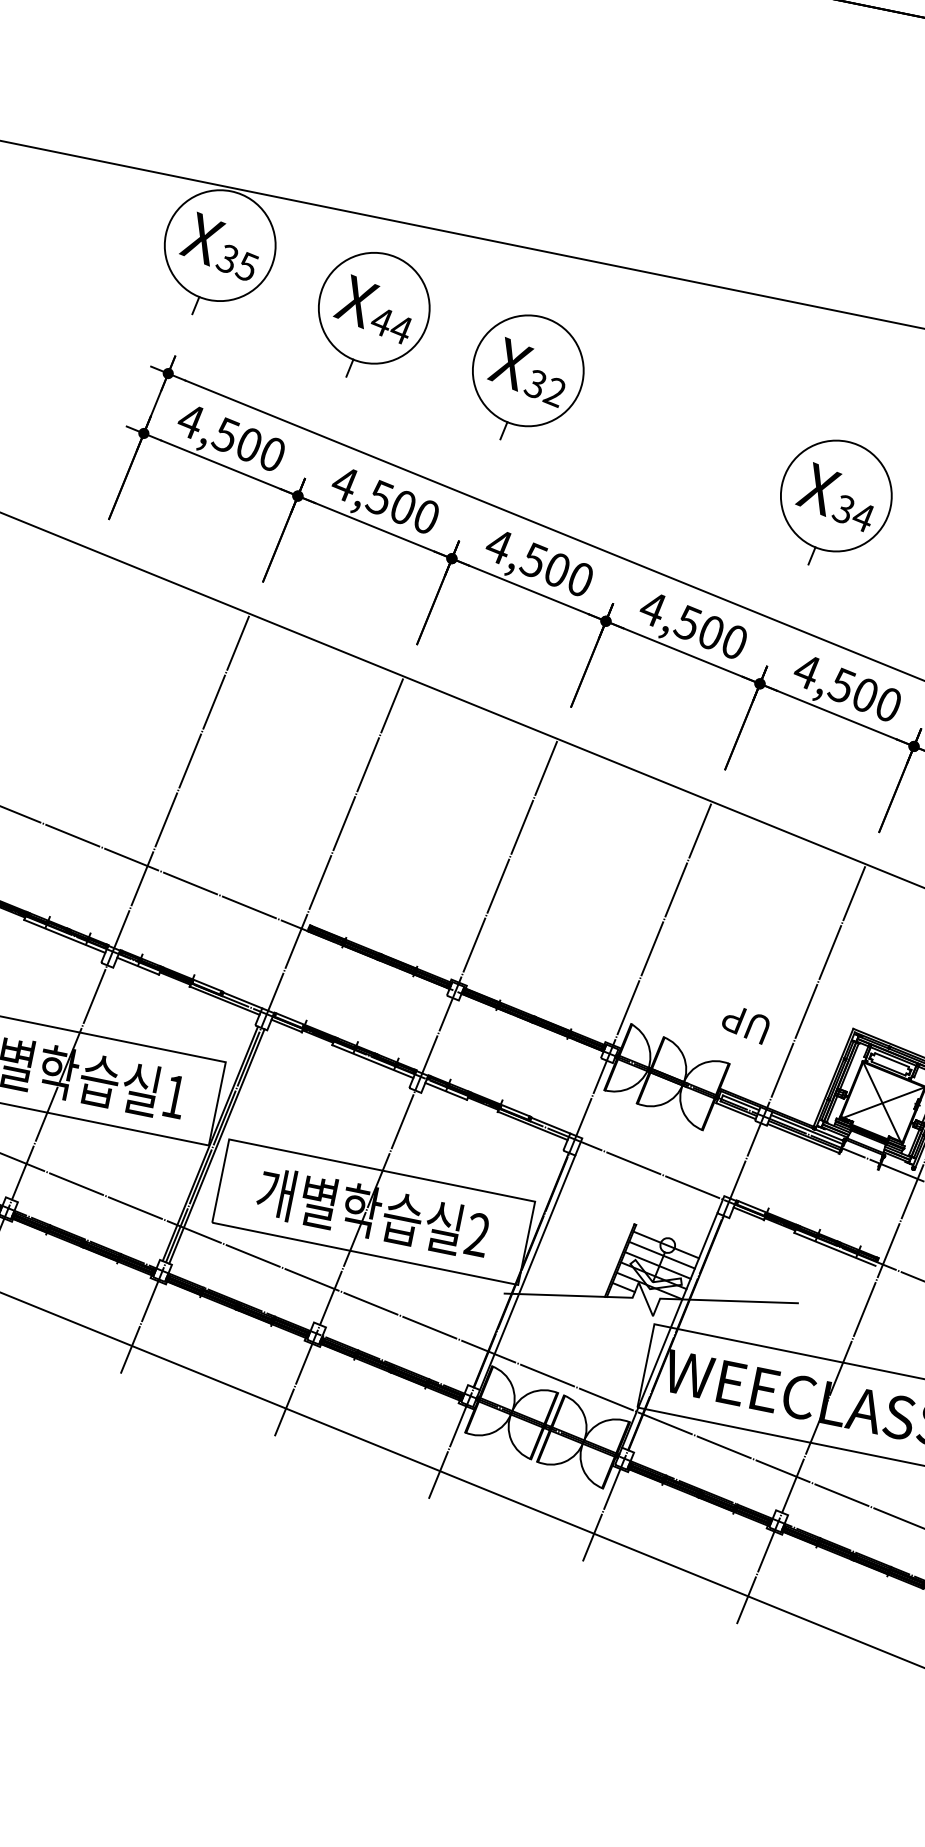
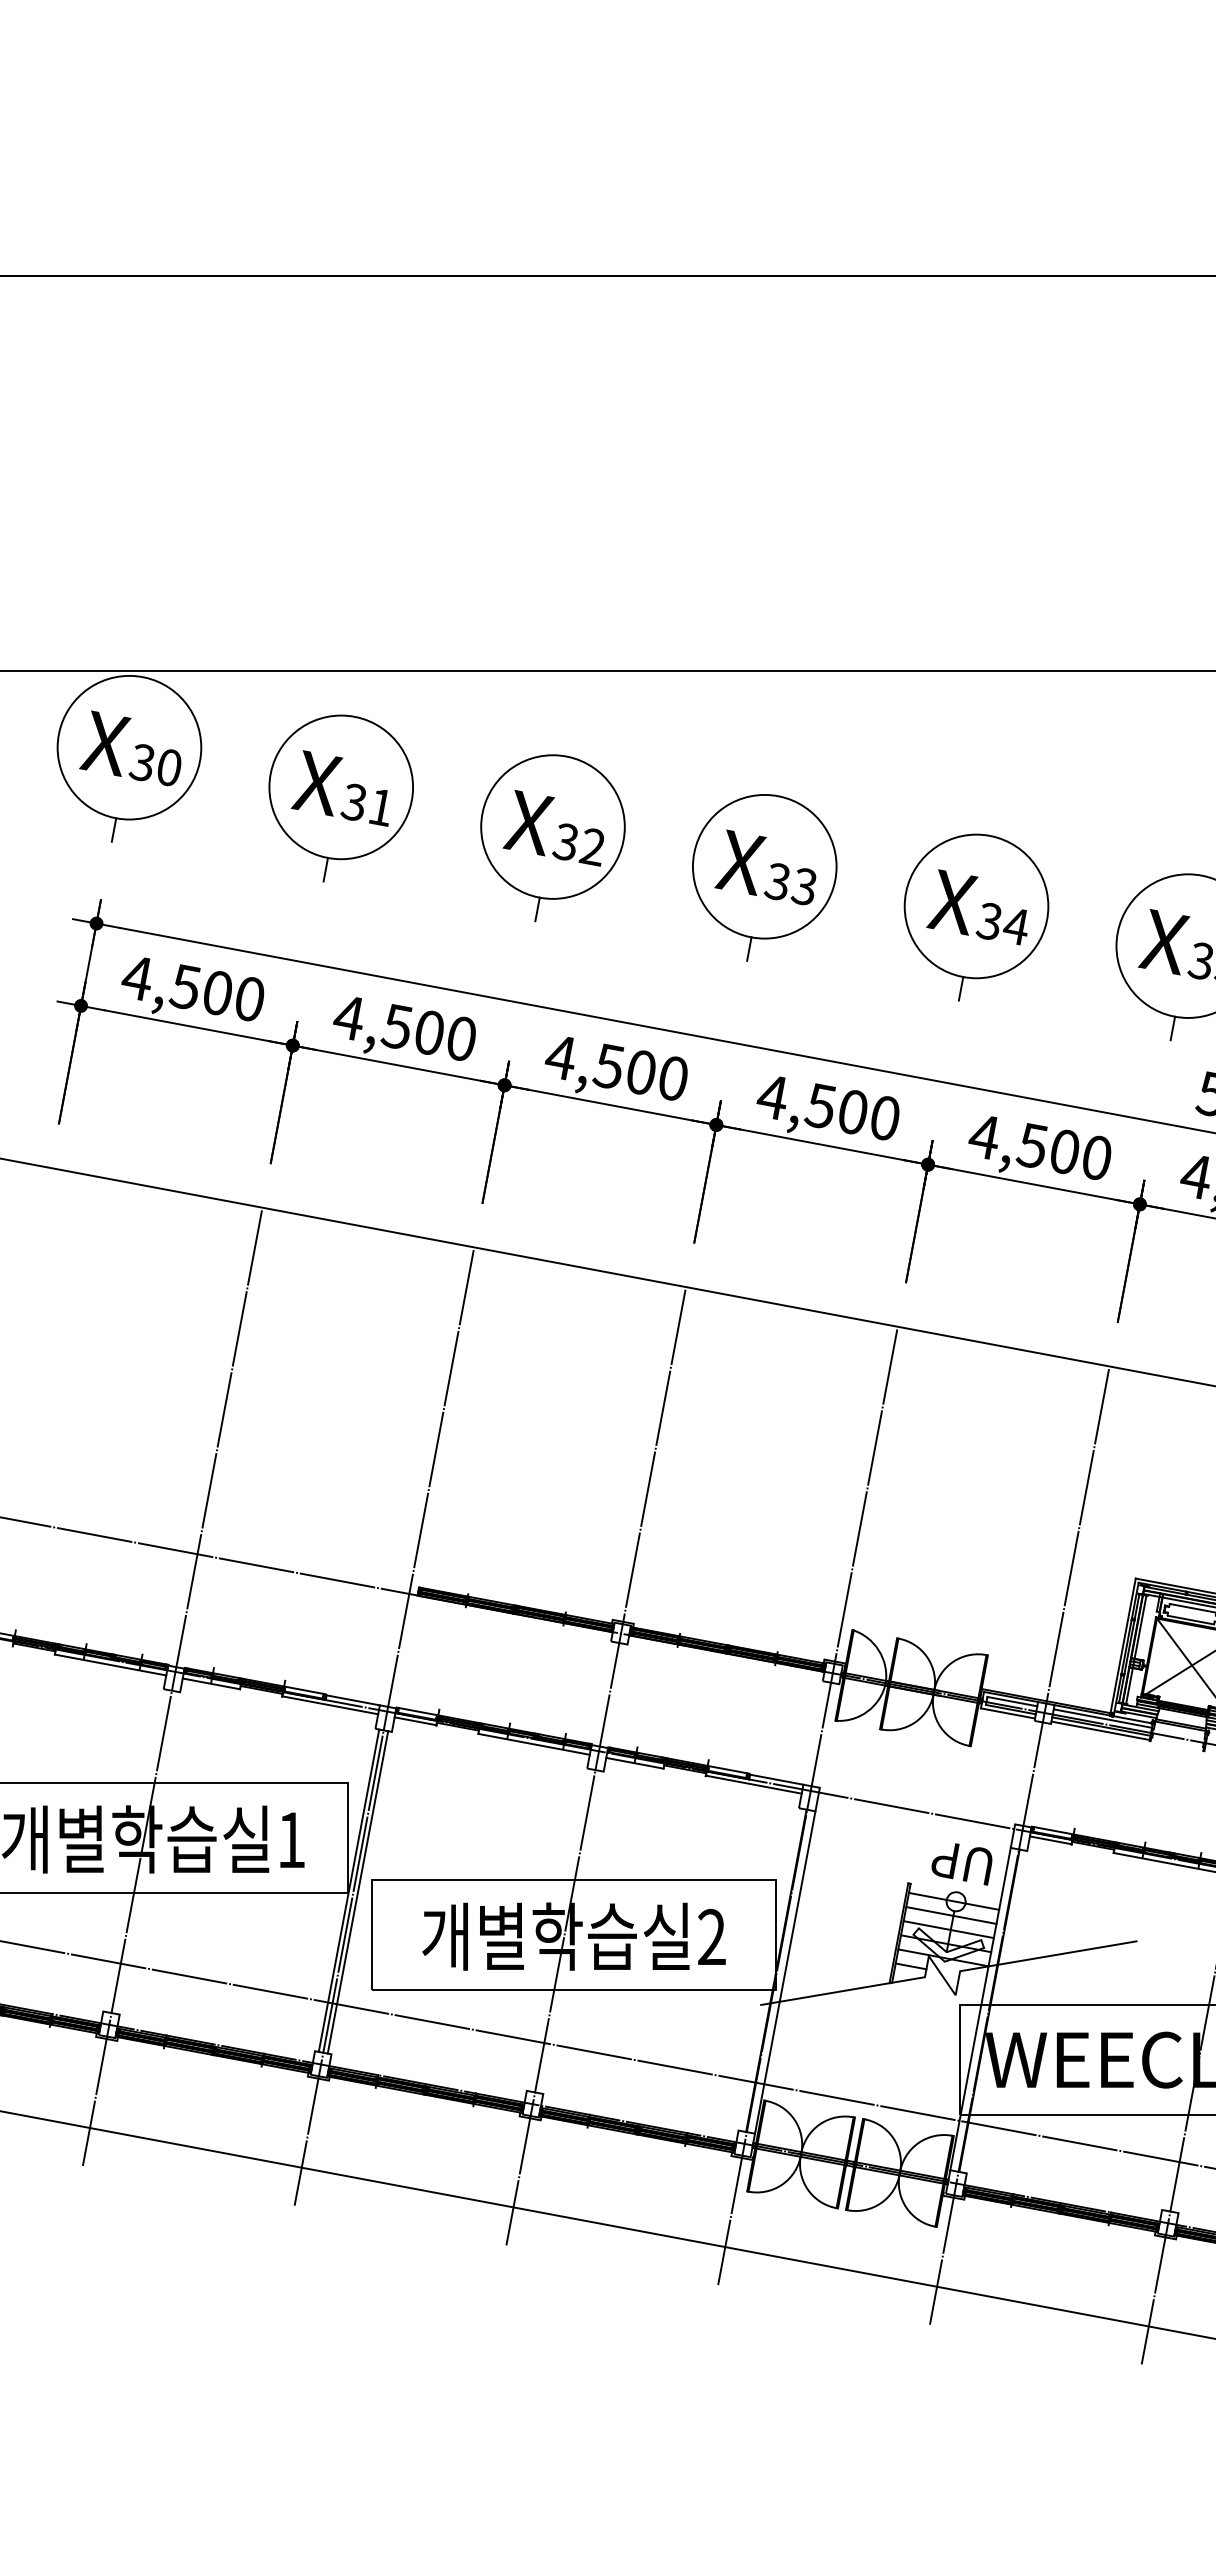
text: (246, 266) -> (168, 767), 35 -> 30
text: (390, 325) -> (366, 804), 44 -> 31
part: (680, 441) -> (764, 877), added
text: (745, 1024) -> (961, 1864), moved

